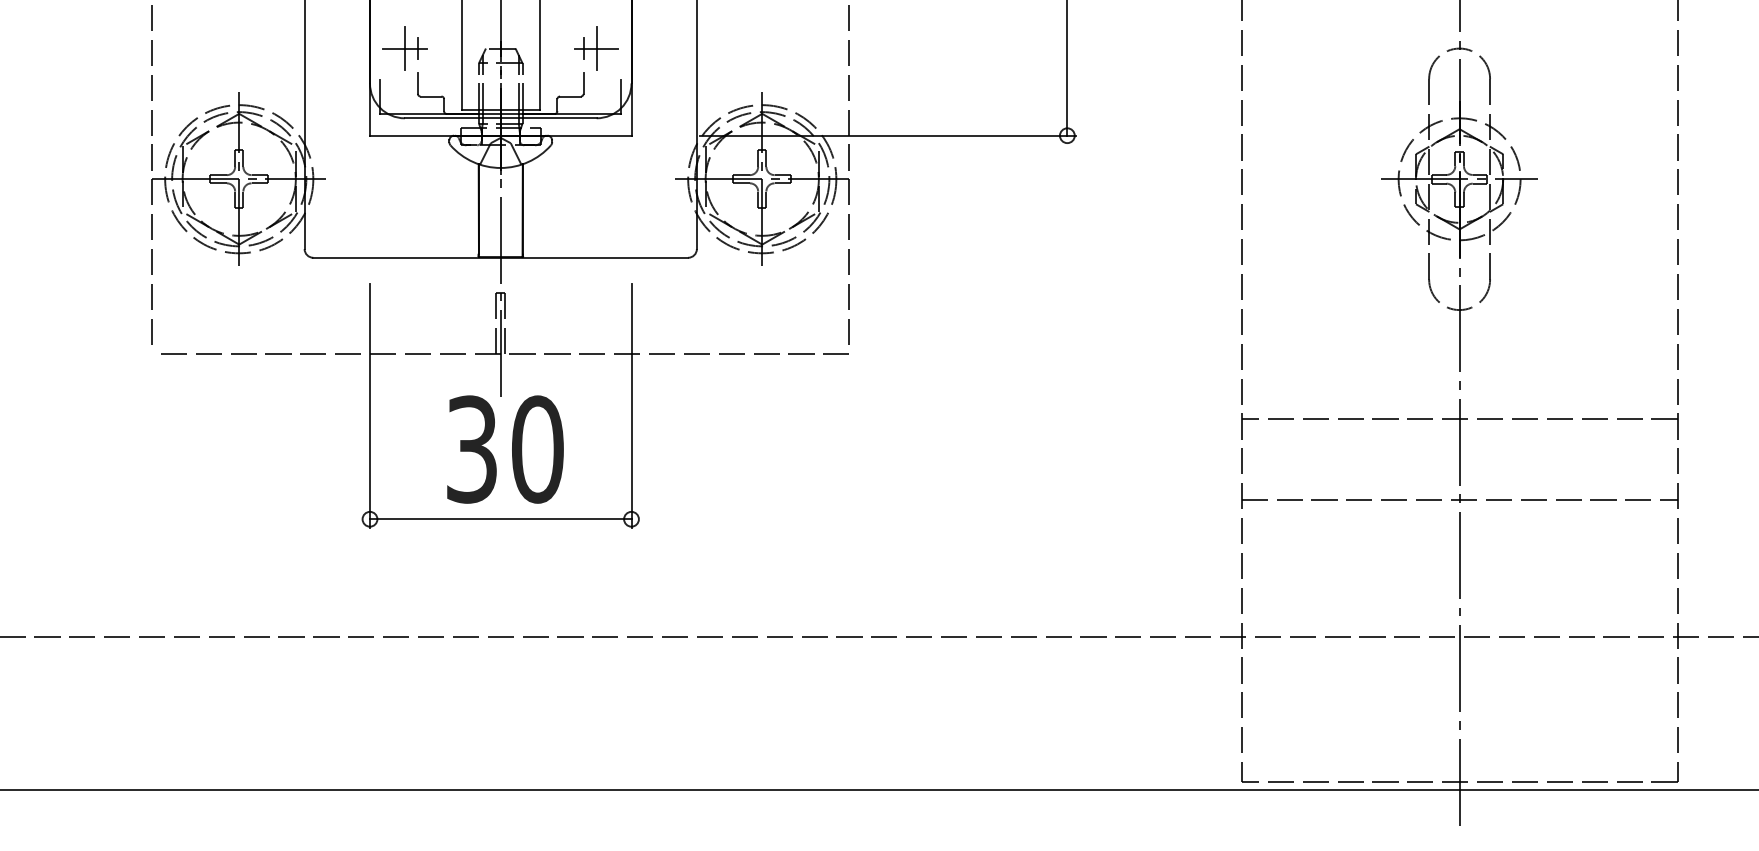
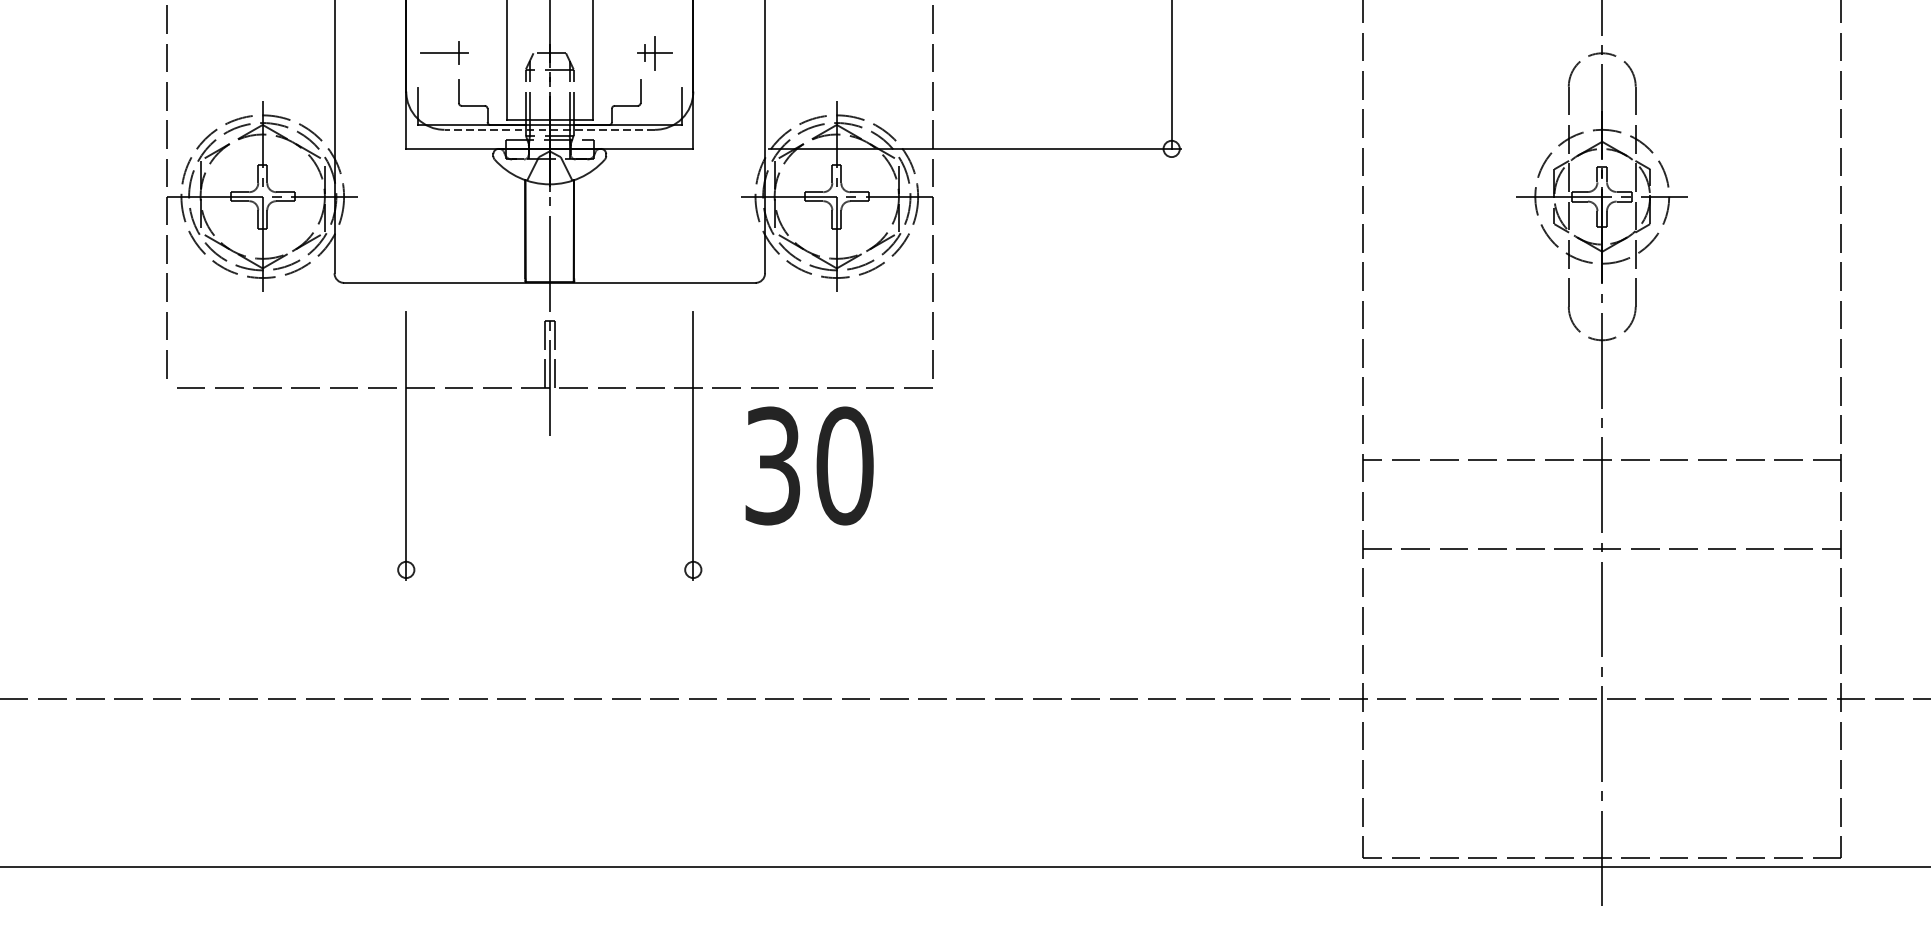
line: (404, 48) -> (444, 53), removed
part: (596, 48) -> (654, 53), size x0.7
line: (500, 118) -> (549, 130), solid -> dashed
text: (505, 449) -> (809, 465), moved
line: (500, 519) -> (549, 570), removed

